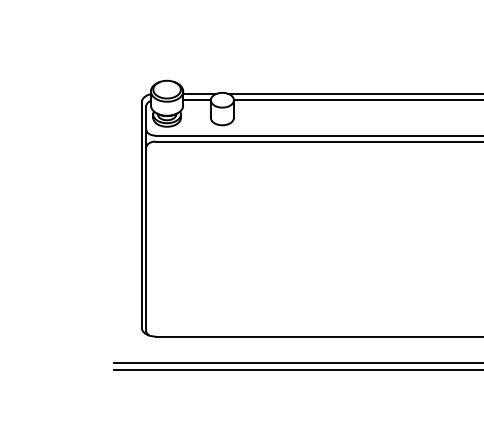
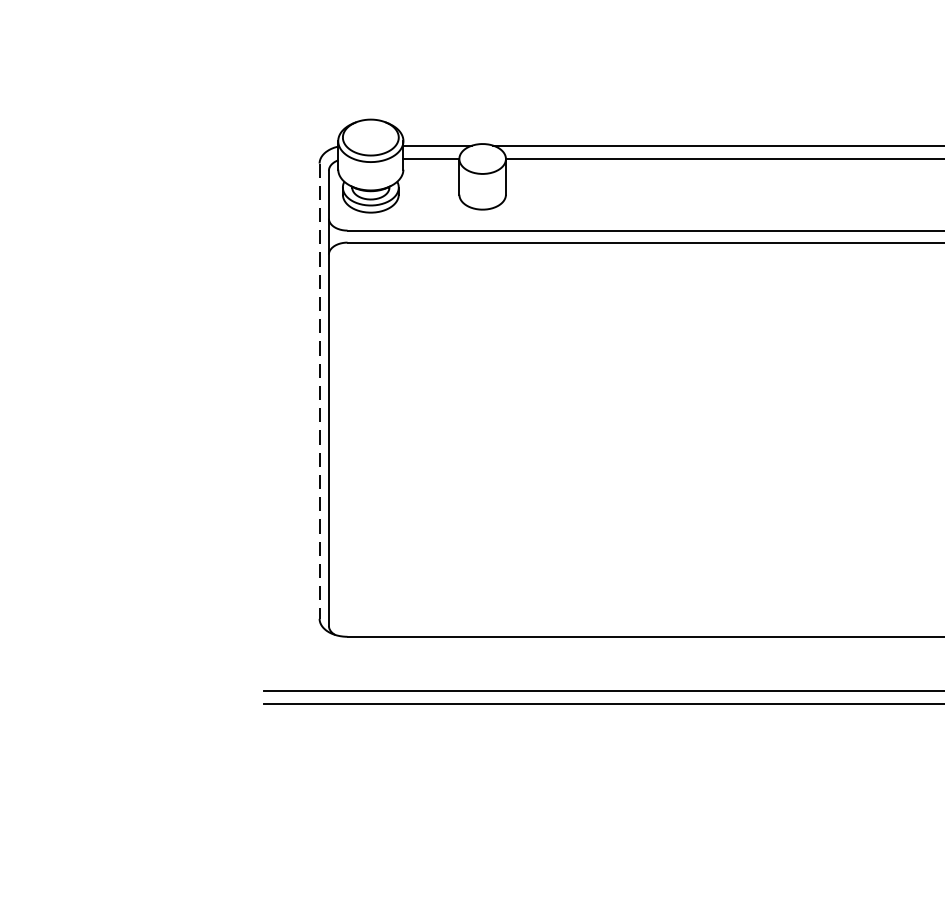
line: (141, 215) -> (319, 392), solid -> dashed

